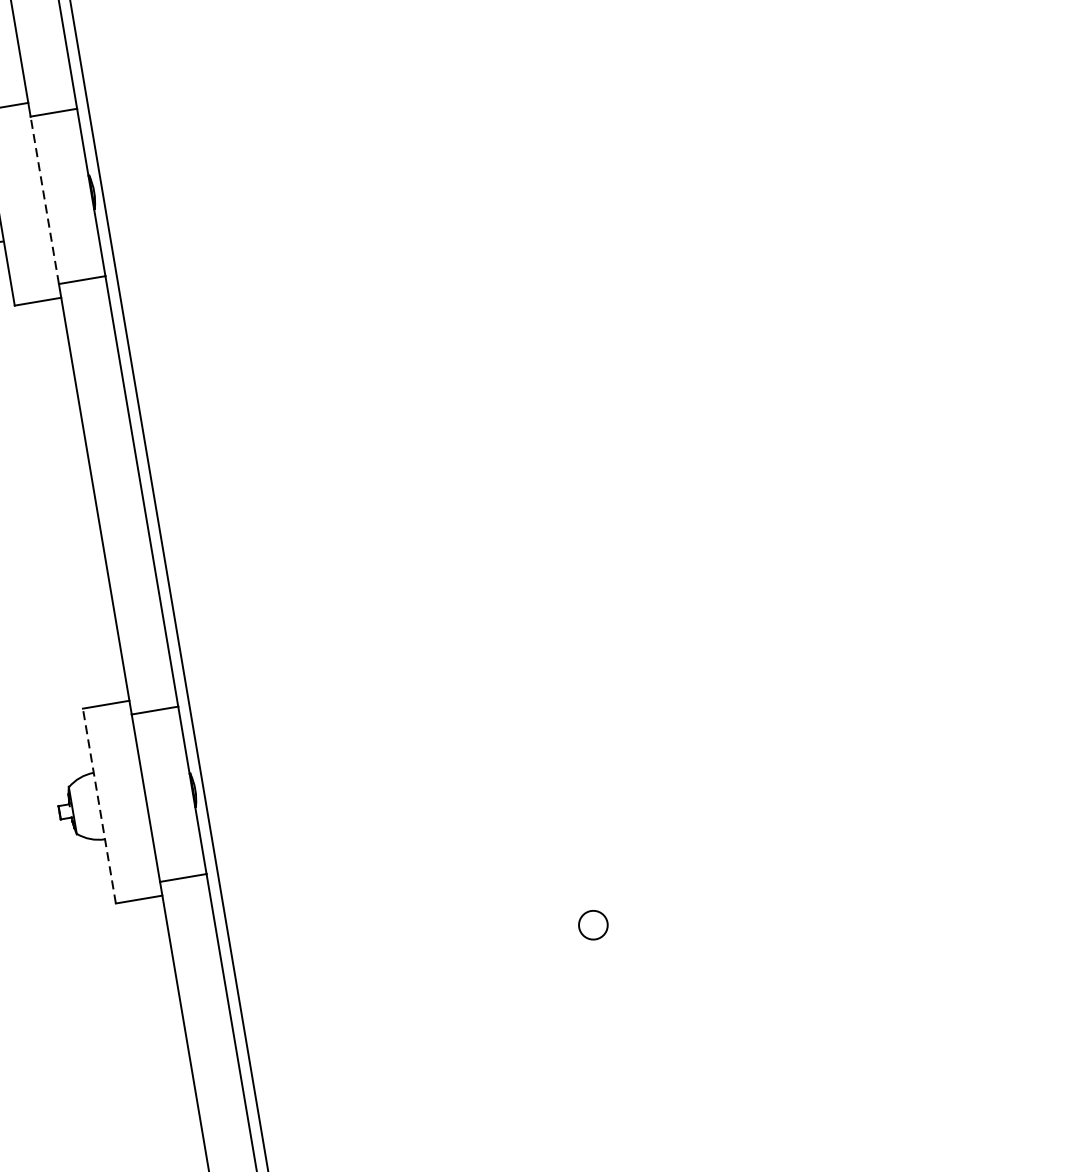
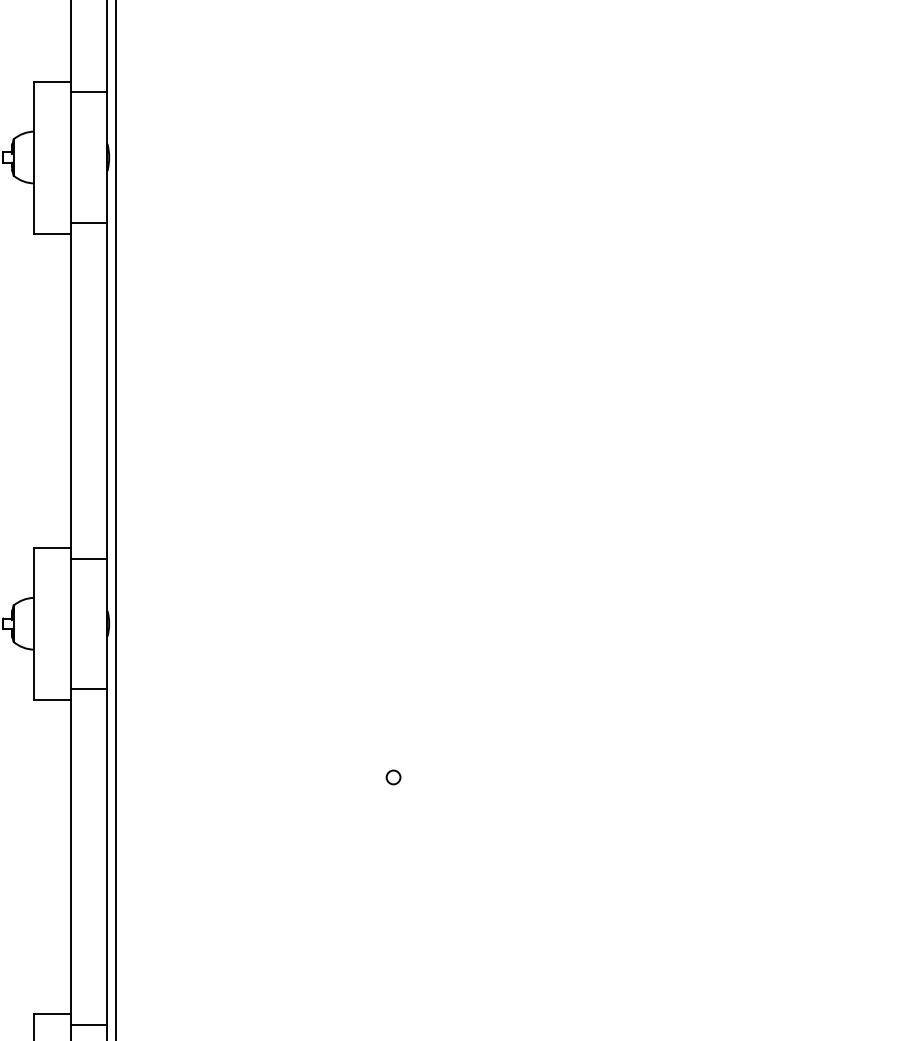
line: (44, 200) -> (70, 157), dashed -> solid
line: (99, 805) -> (34, 623), dashed -> solid
circle: (593, 925) -> (393, 777), size x0.62

